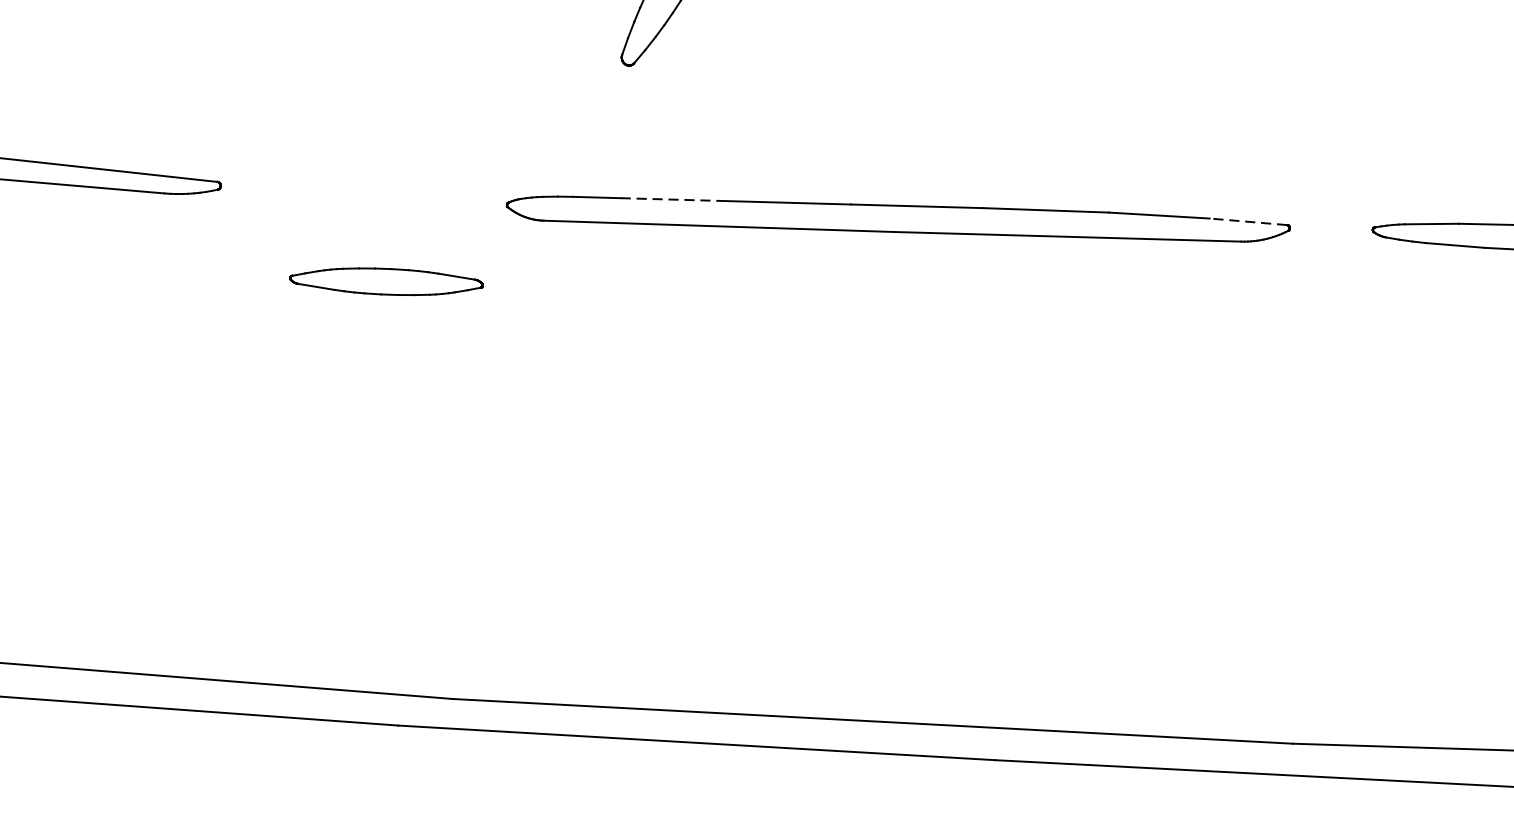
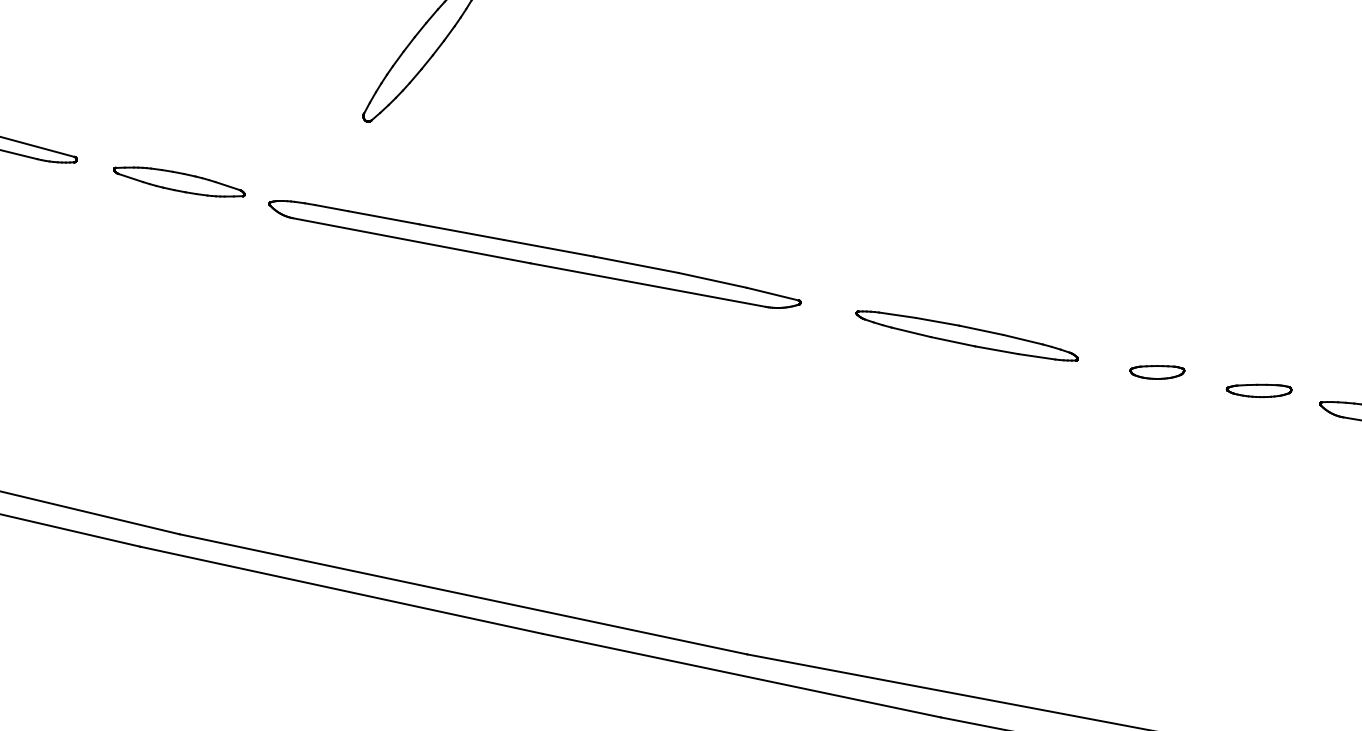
line: (673, 199) -> (383, 217), dashed -> solid
line: (1247, 222) -> (772, 294), dashed -> solid
part: (386, 280) -> (179, 181), moved

